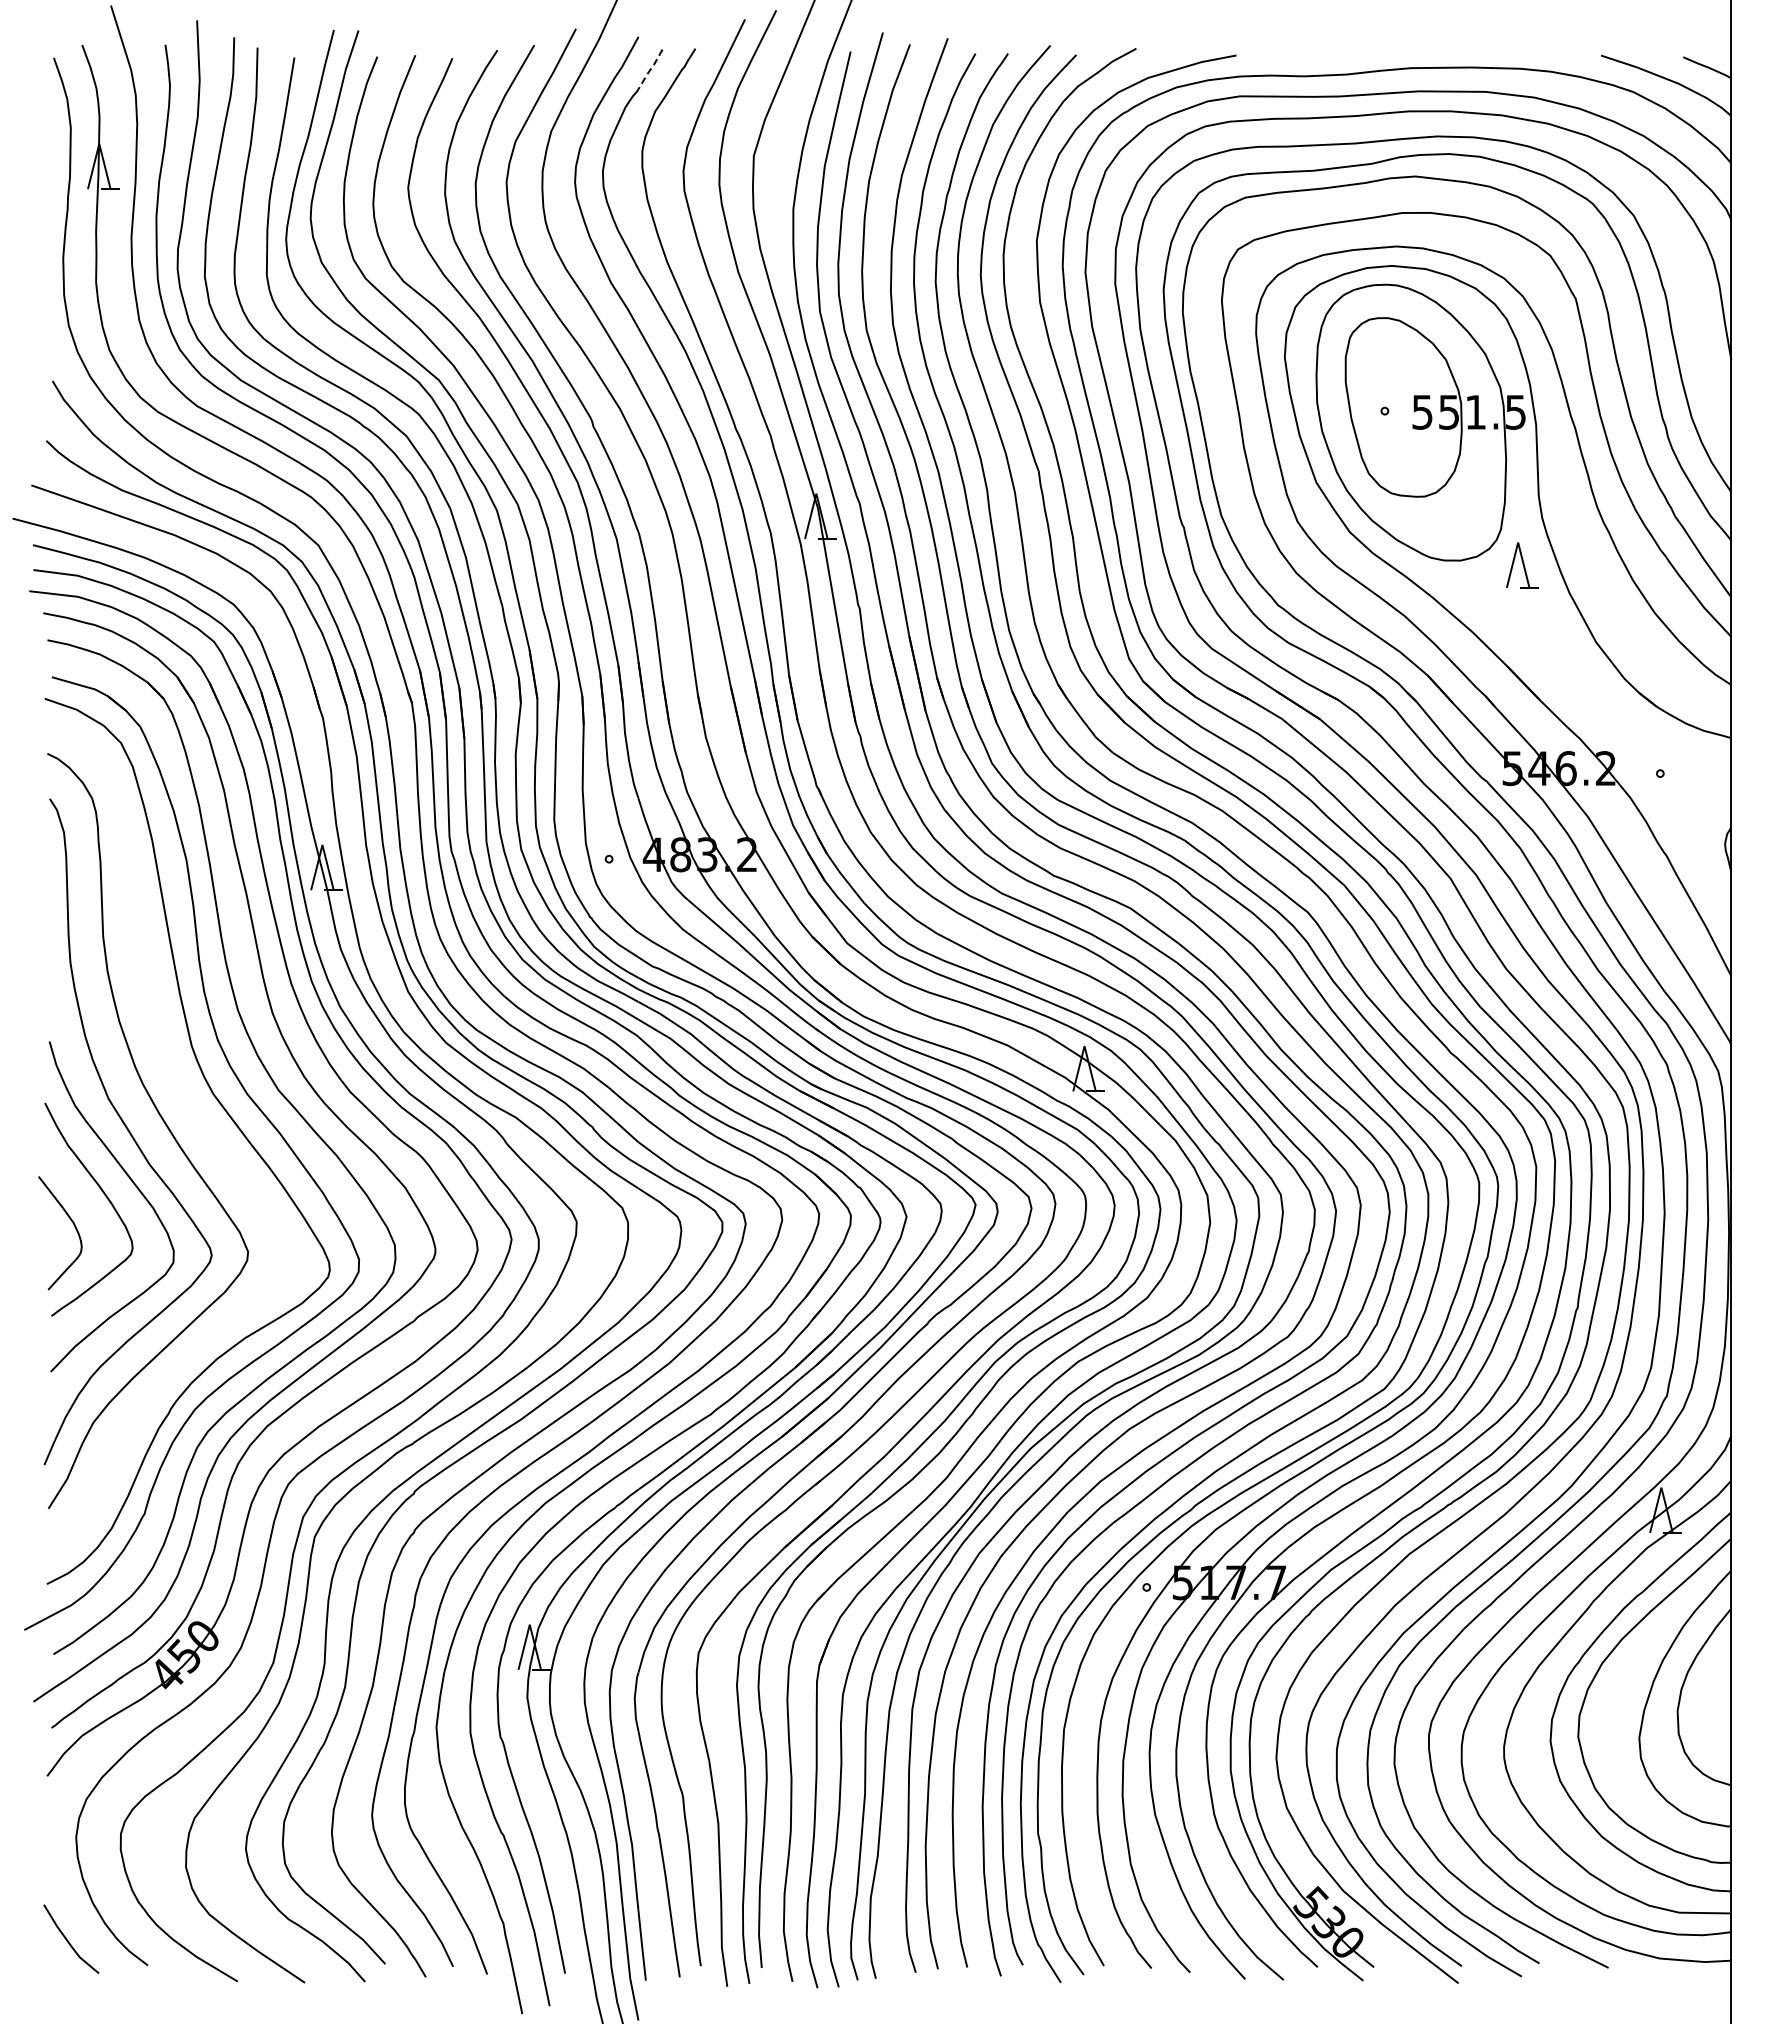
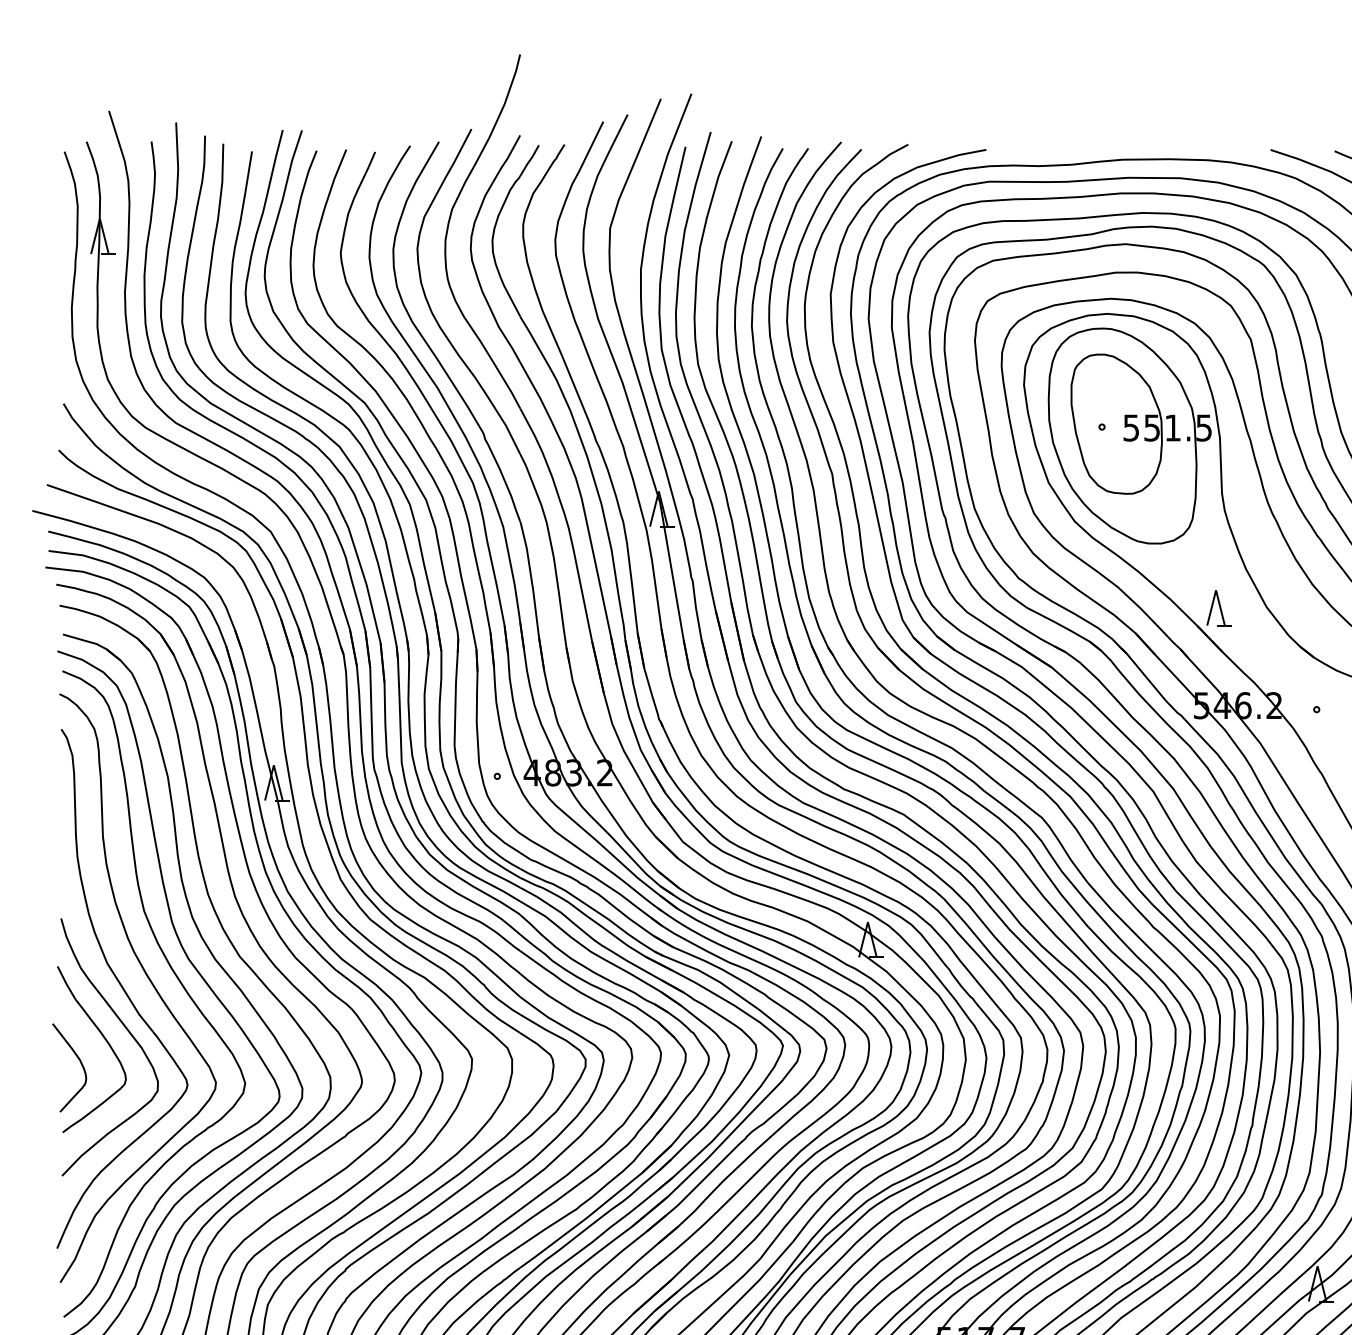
line: (650, 69) -> (529, 160), dashed -> solid
part: (1522, 565) -> (1219, 608), moved
curve: (197, 1117) -> (176, 977), added

